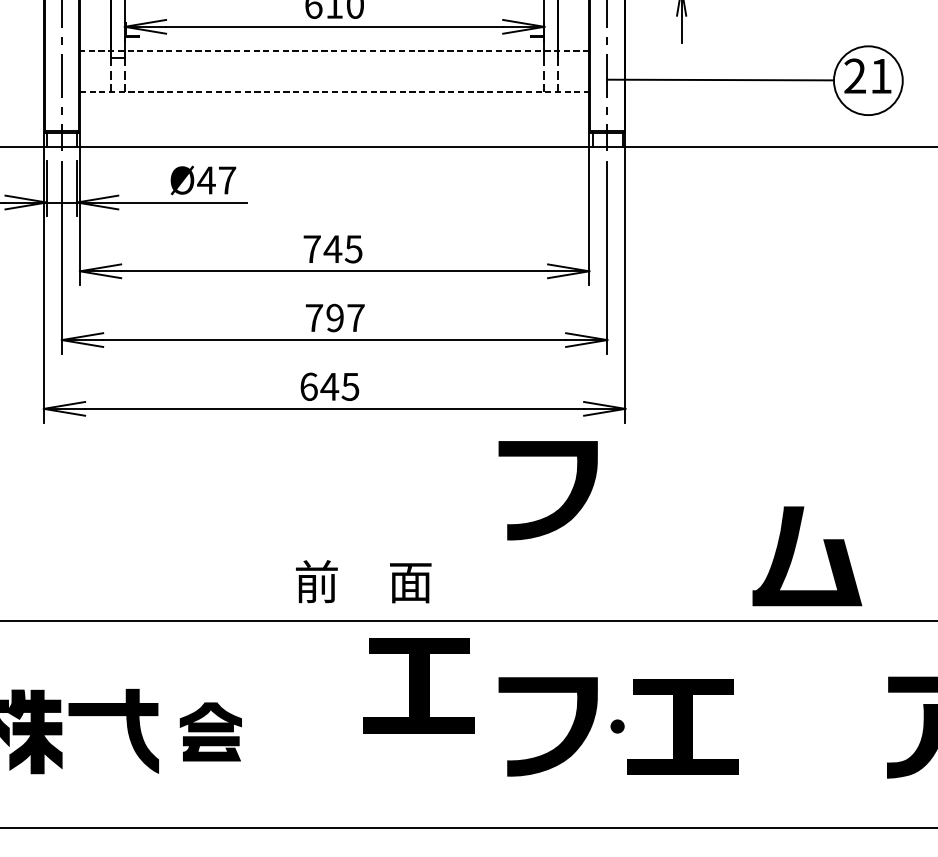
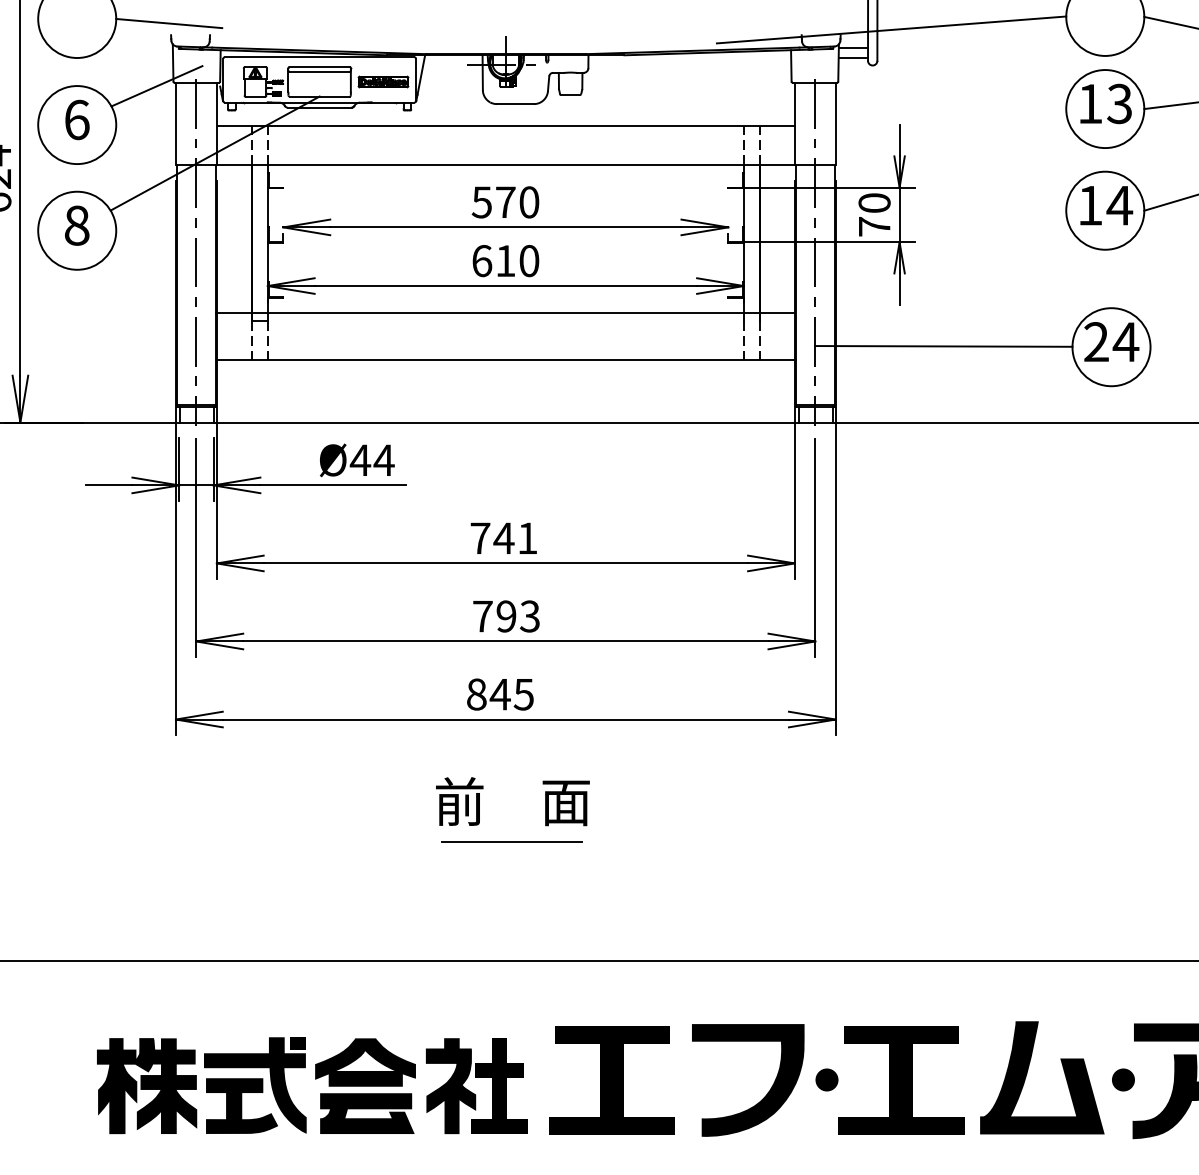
line: (333, 51) -> (504, 313), dashed -> solid
text: (880, 75) -> (1125, 341), 21 -> 24
line: (334, 92) -> (505, 360), dashed -> solid
text: (226, 179) -> (383, 459), Ø47 -> Ø44
text: (353, 249) -> (527, 538), 745 -> 741
text: (356, 318) -> (530, 616), 797 -> 793
text: (308, 386) -> (476, 694), 645 -> 845
part: (565, 501) -> (767, 824), removed
line: (340, 516) -> (512, 841), added
part: (794, 553) -> (1027, 1074), moved
text: (363, 581) -> (512, 801), moved
part: (418, 685) -> (611, 1080), moved
fill: (150, 694) -> (297, 1043), added
part: (617, 726) -> (826, 1079), size x1.43
fill: (878, 726) -> (1123, 1079), added
part: (210, 731) -> (365, 1085), size x1.43
part: (304, 736) -> (471, 1091), added
fill: (102, 749) -> (242, 1105), added

